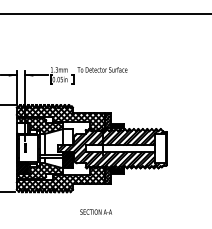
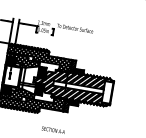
hatch: (22, 128) -> (10, 61), added
hatch: (67, 136) -> (41, 72), added

